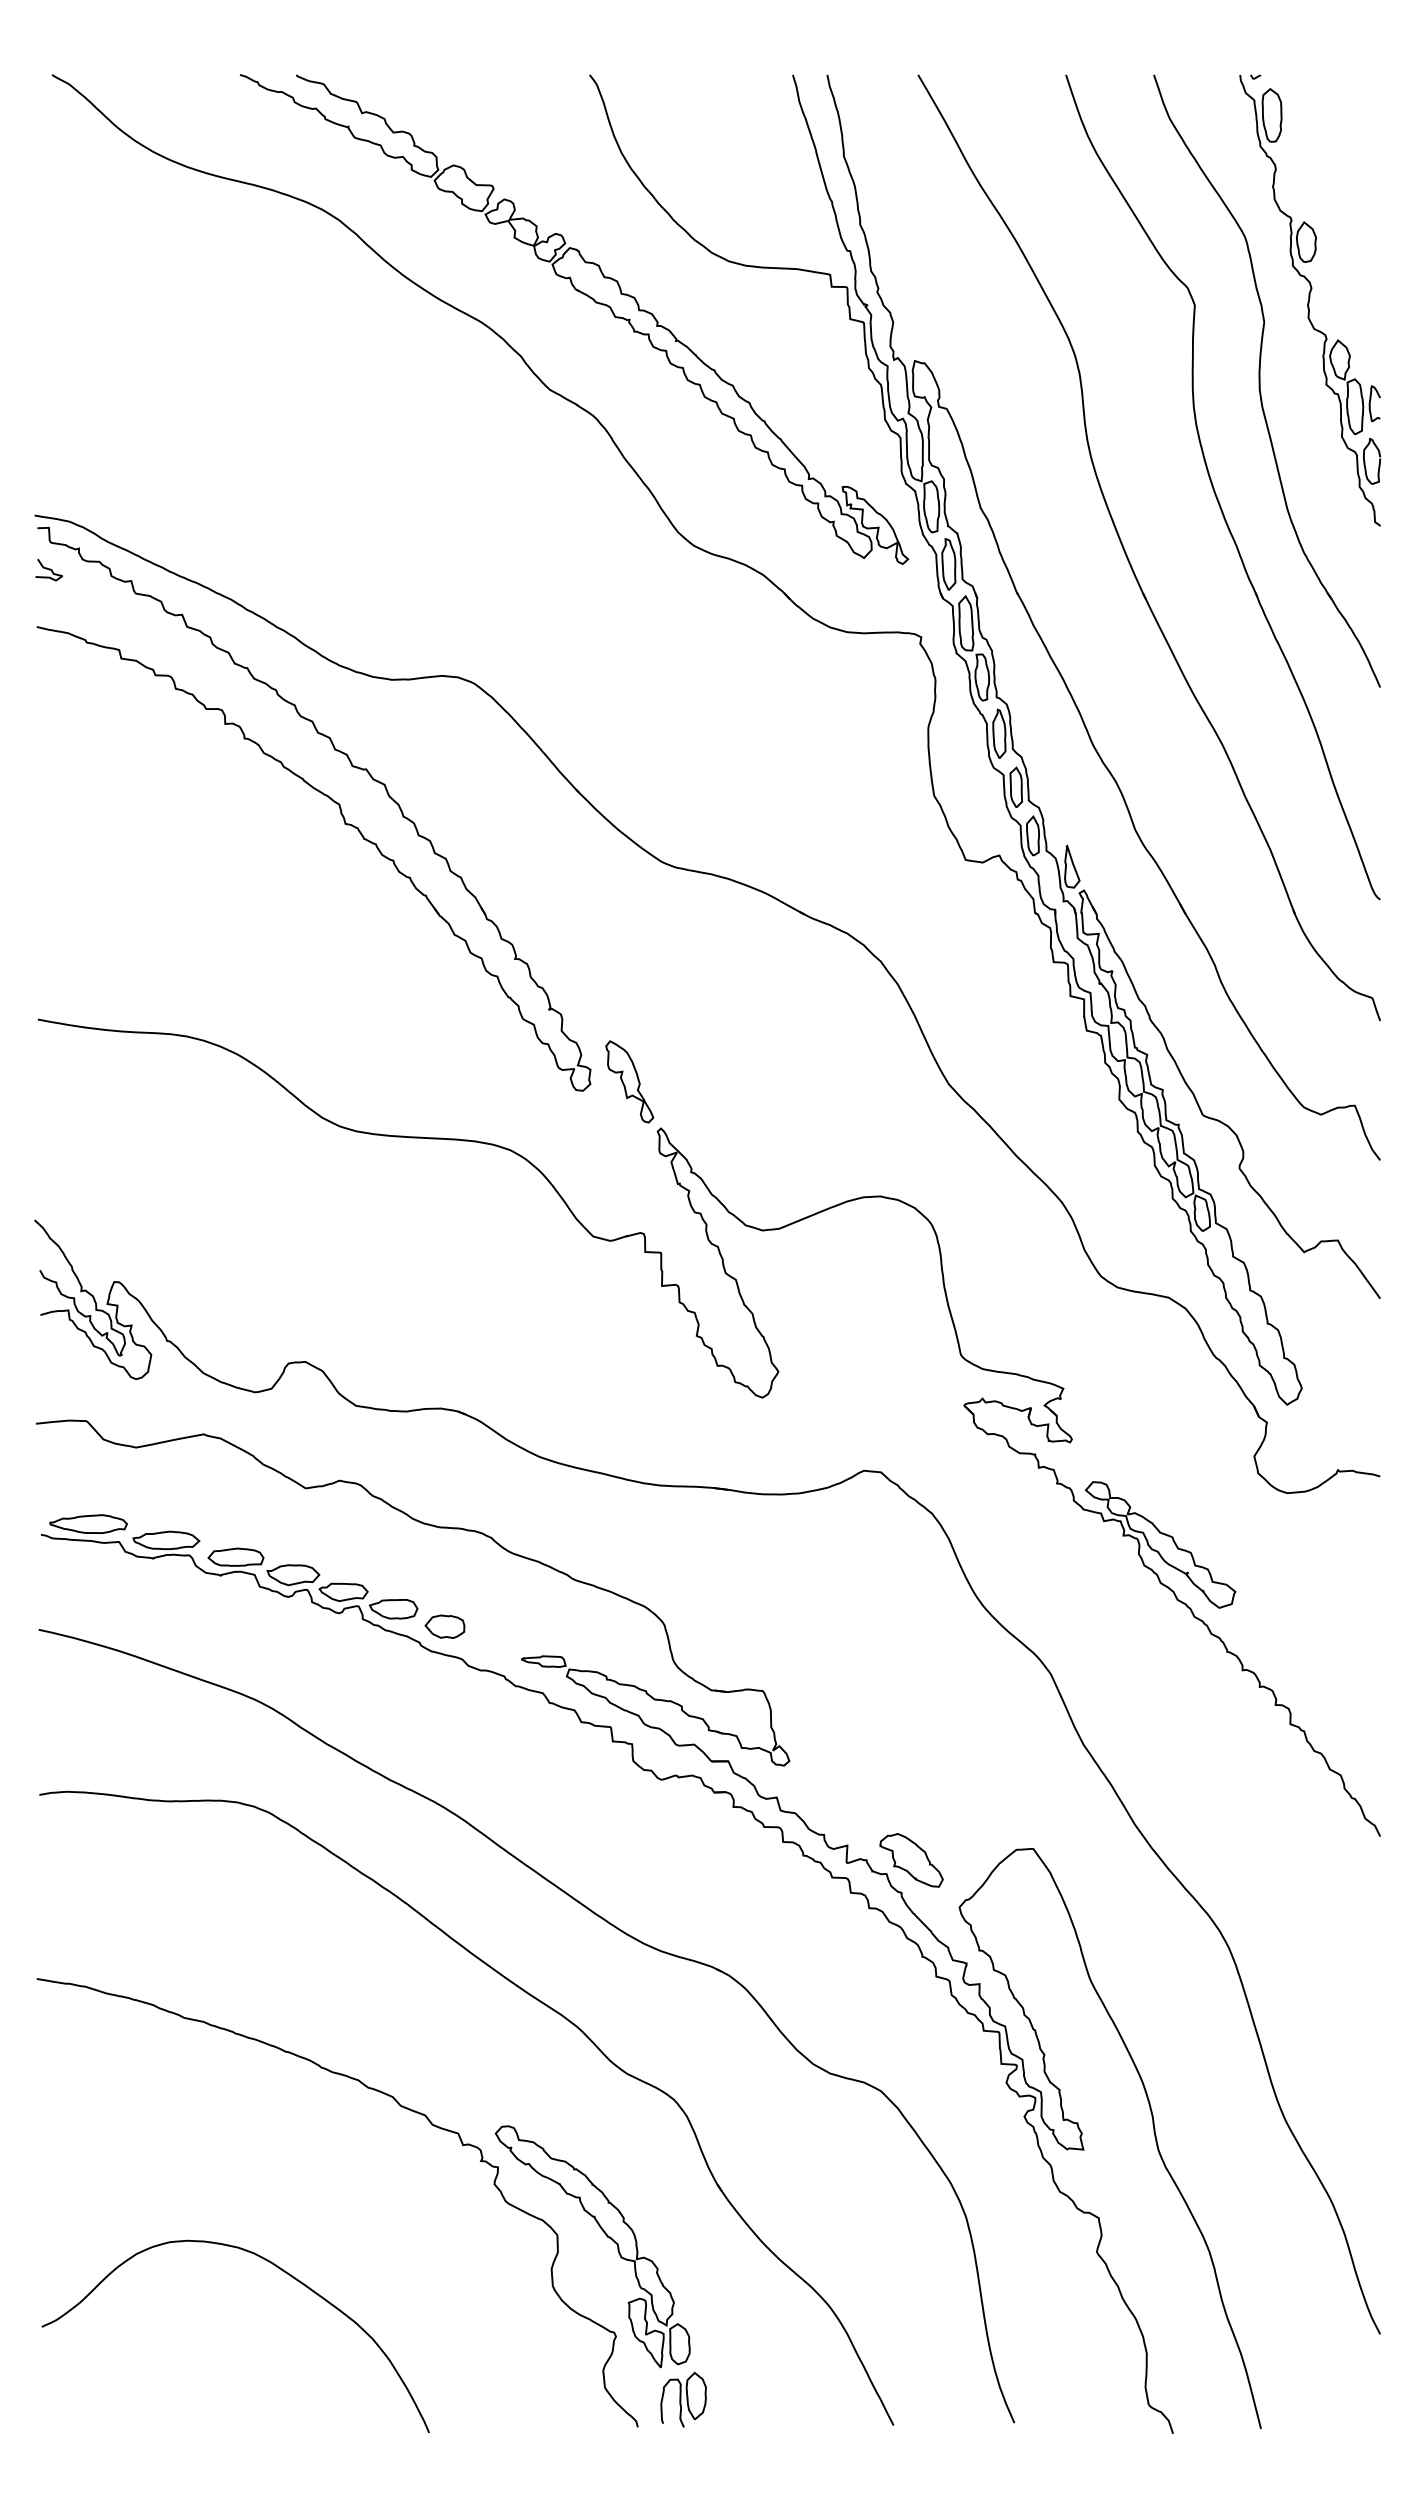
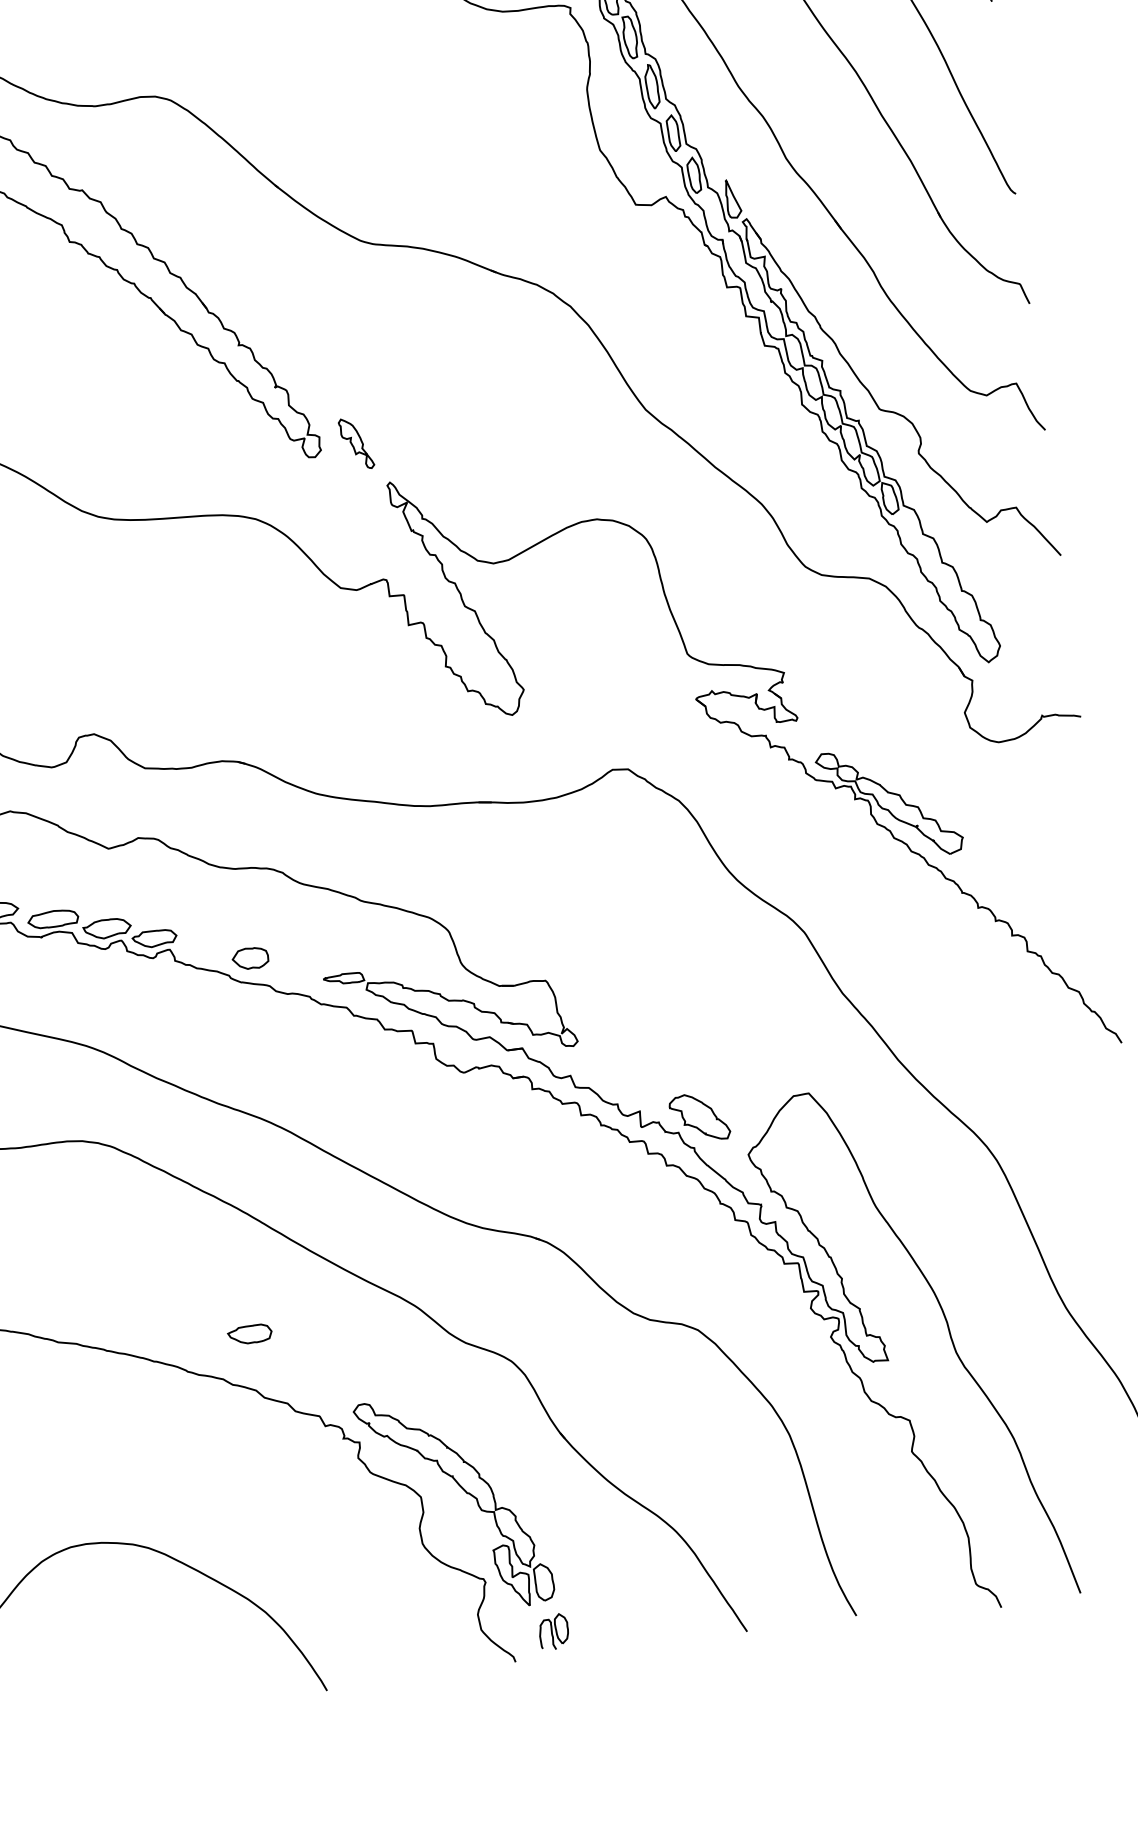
part: (629, 1081) -> (356, 443), size x0.7
part: (393, 1609) -> (249, 1334), moved
part: (683, 2399) -> (553, 1631), size x0.7

